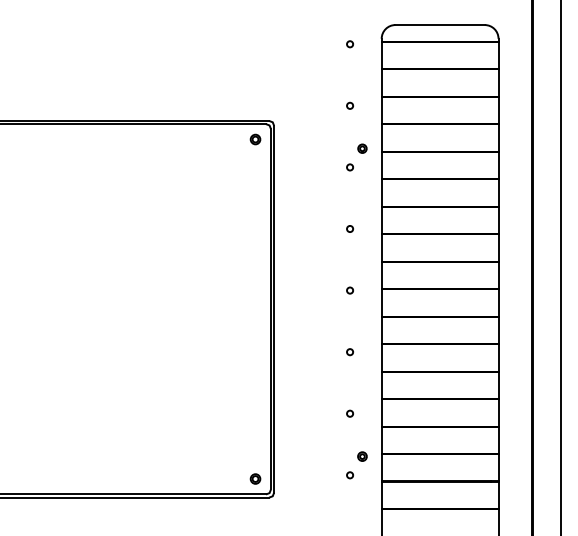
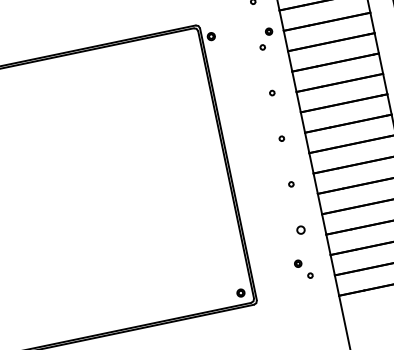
part: (255, 139) -> (211, 36), moved
circle: (349, 413) -> (300, 229), size x1.6
part: (362, 456) -> (298, 263), moved

